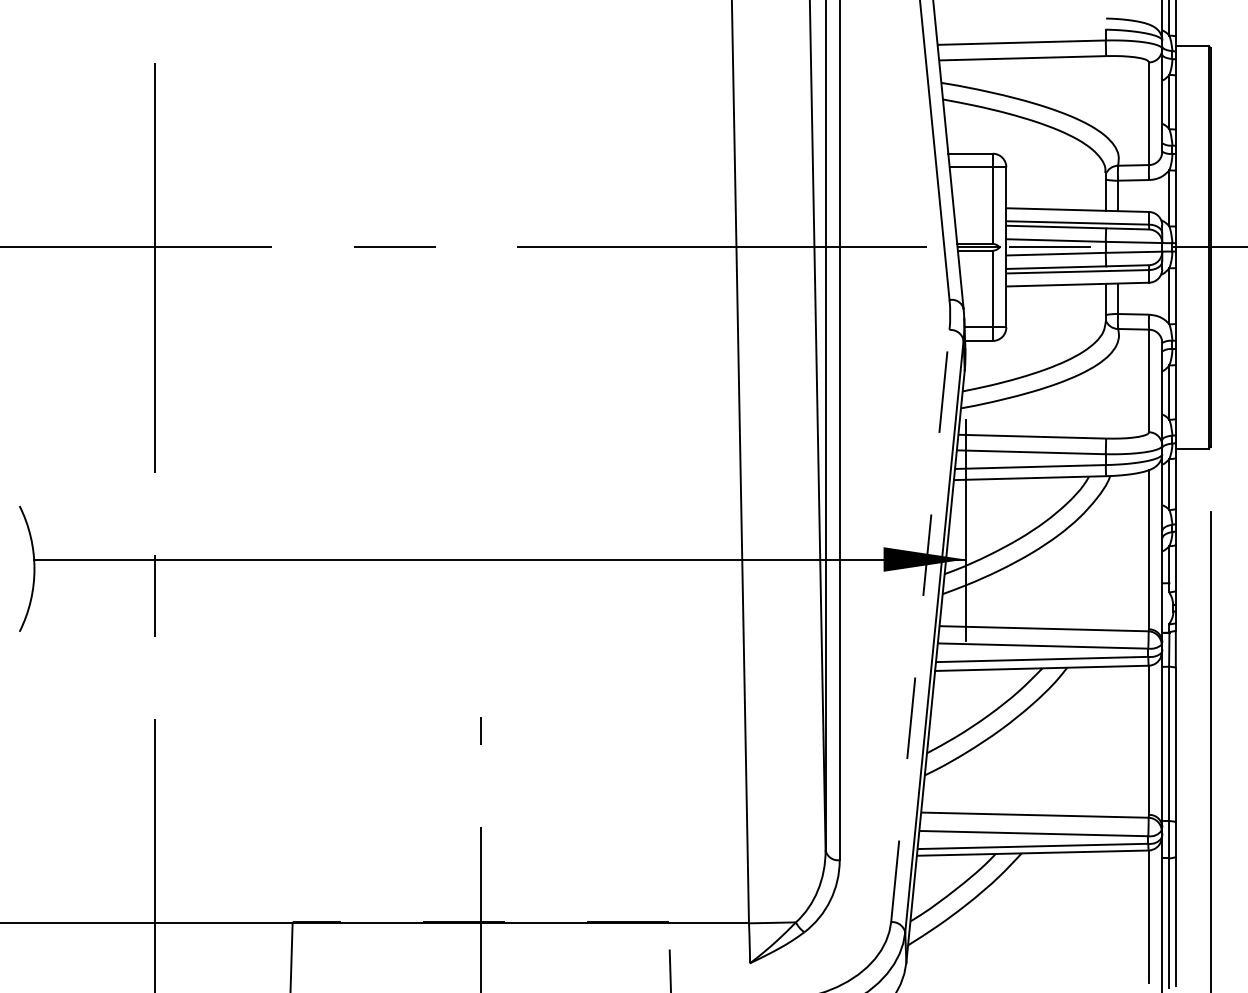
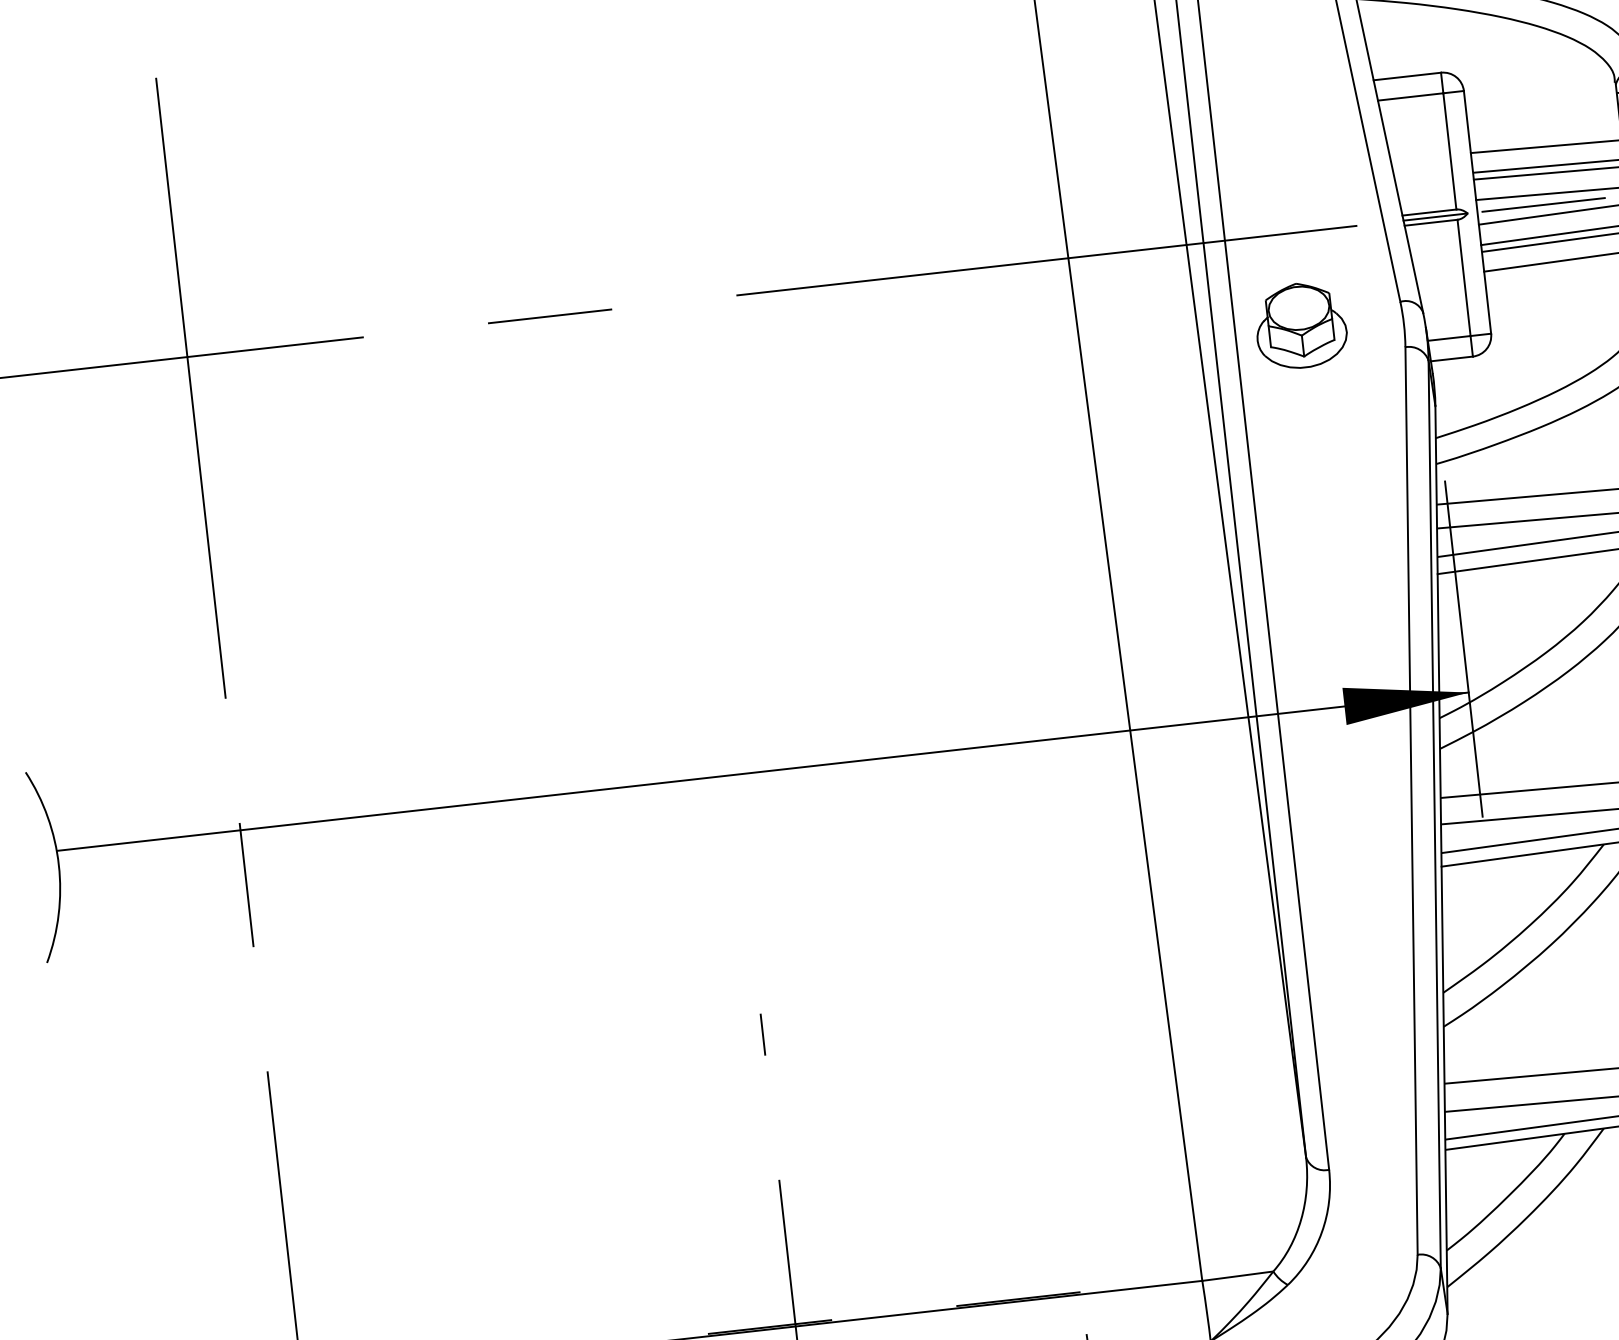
part: (882, 307) -> (1300, 324), added
line: (920, 626) -> (1411, 801), dashed -> solid

